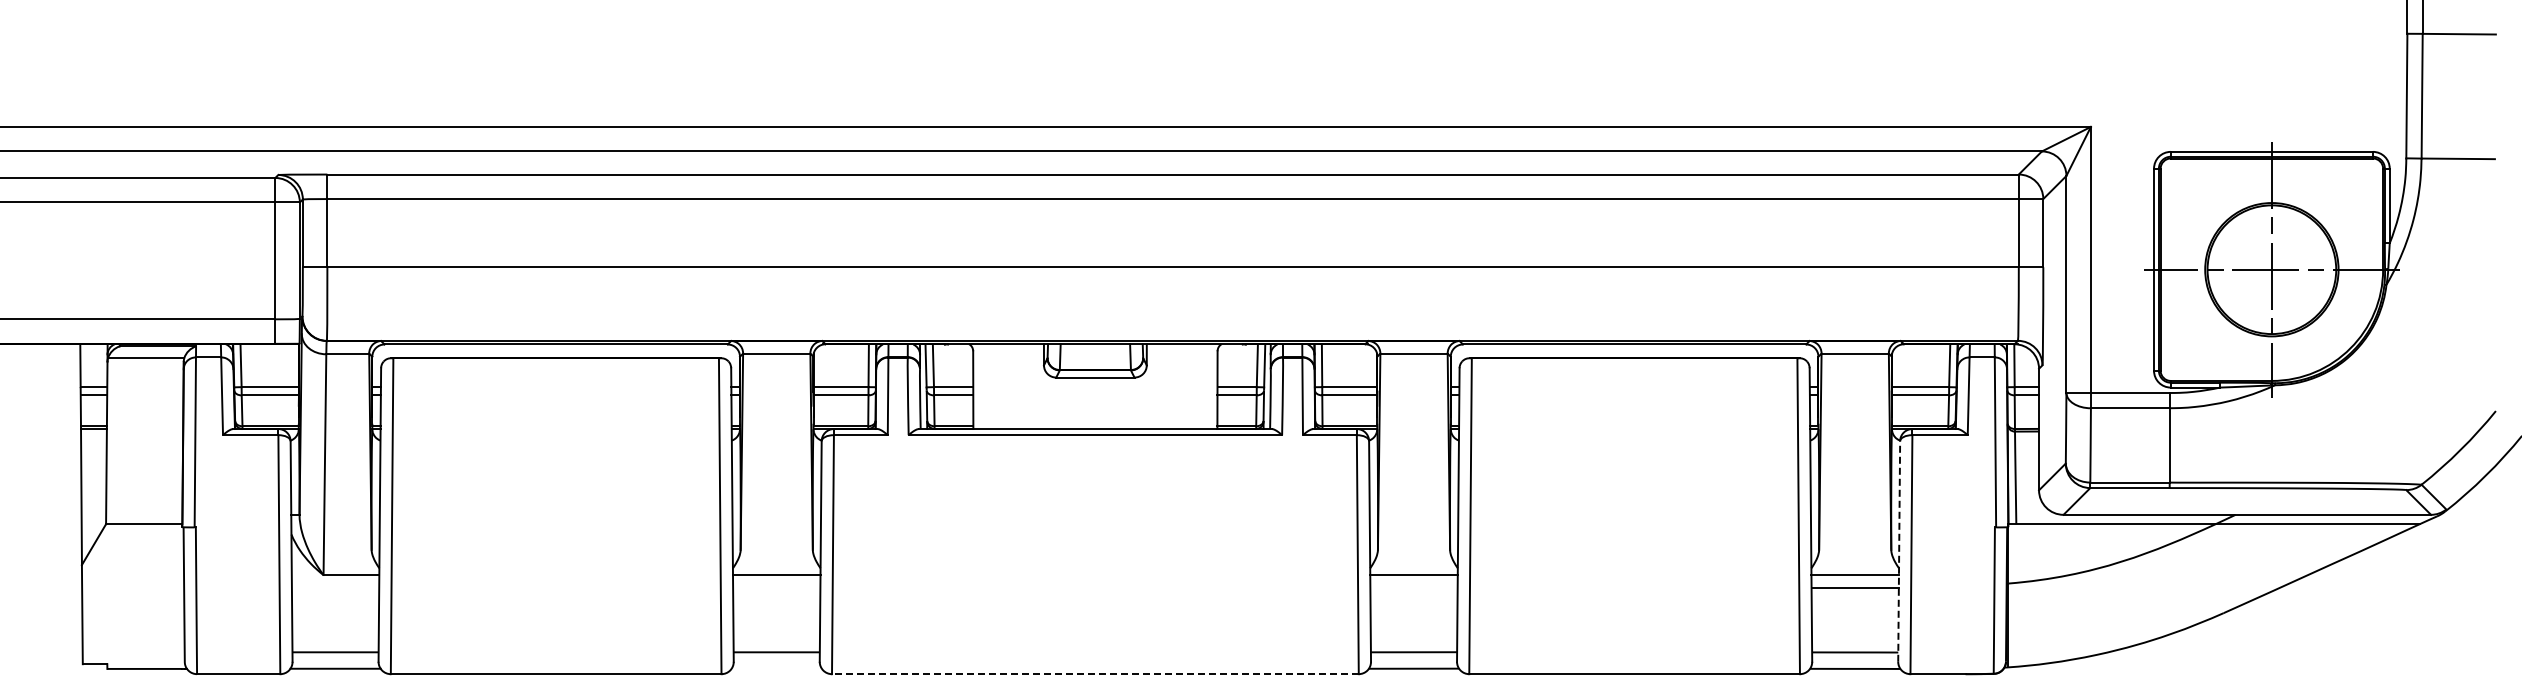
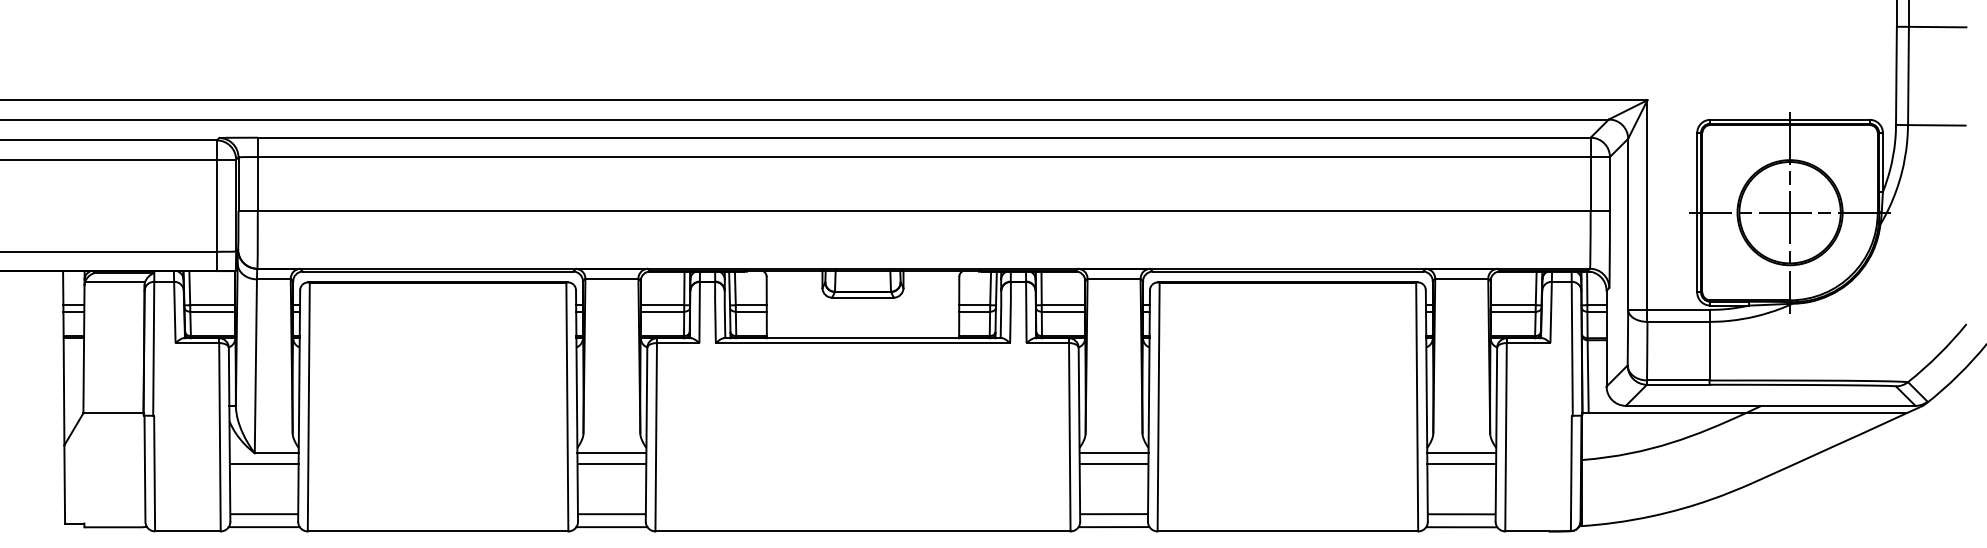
line: (1899, 551) -> (1496, 434), dashed -> solid
line: (335, 588) -> (264, 463), added
line: (776, 588) -> (611, 463), added
line: (1413, 588) -> (1113, 463), added
line: (776, 668) -> (611, 526), added
line: (1094, 674) -> (862, 531), dashed -> solid

